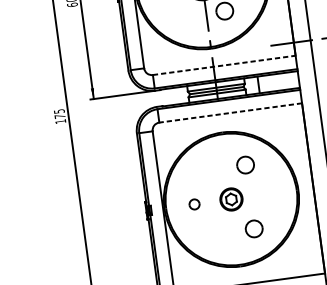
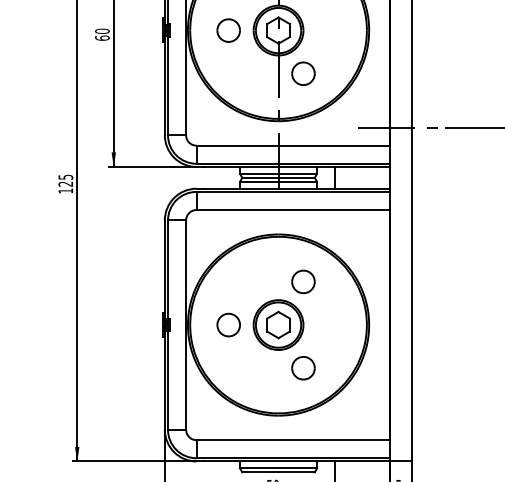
line: (224, 65) -> (293, 145), dashed -> solid
line: (230, 113) -> (292, 210), dashed -> solid
text: (59, 116) -> (65, 183), 175 -> 125
part: (231, 199) -> (278, 324), size x1.67
part: (194, 204) -> (228, 324), size x1.67

